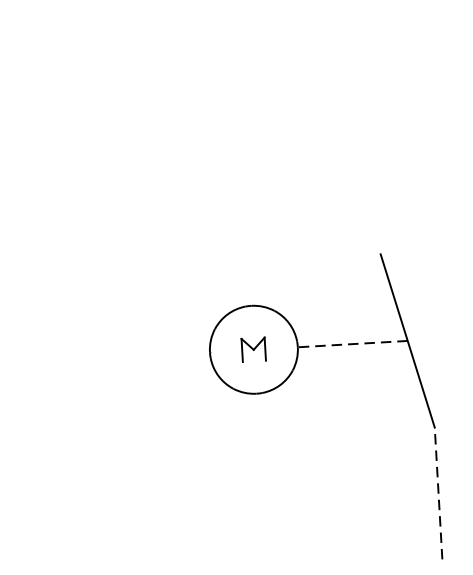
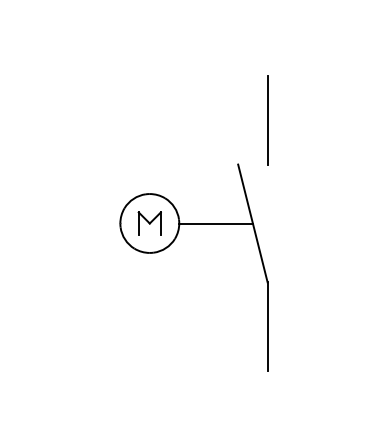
line: (420, 186) -> (267, 120), added
line: (353, 344) -> (216, 223), dashed -> solid
part: (253, 349) -> (149, 223), size x1.43
line: (438, 493) -> (267, 326), dashed -> solid

